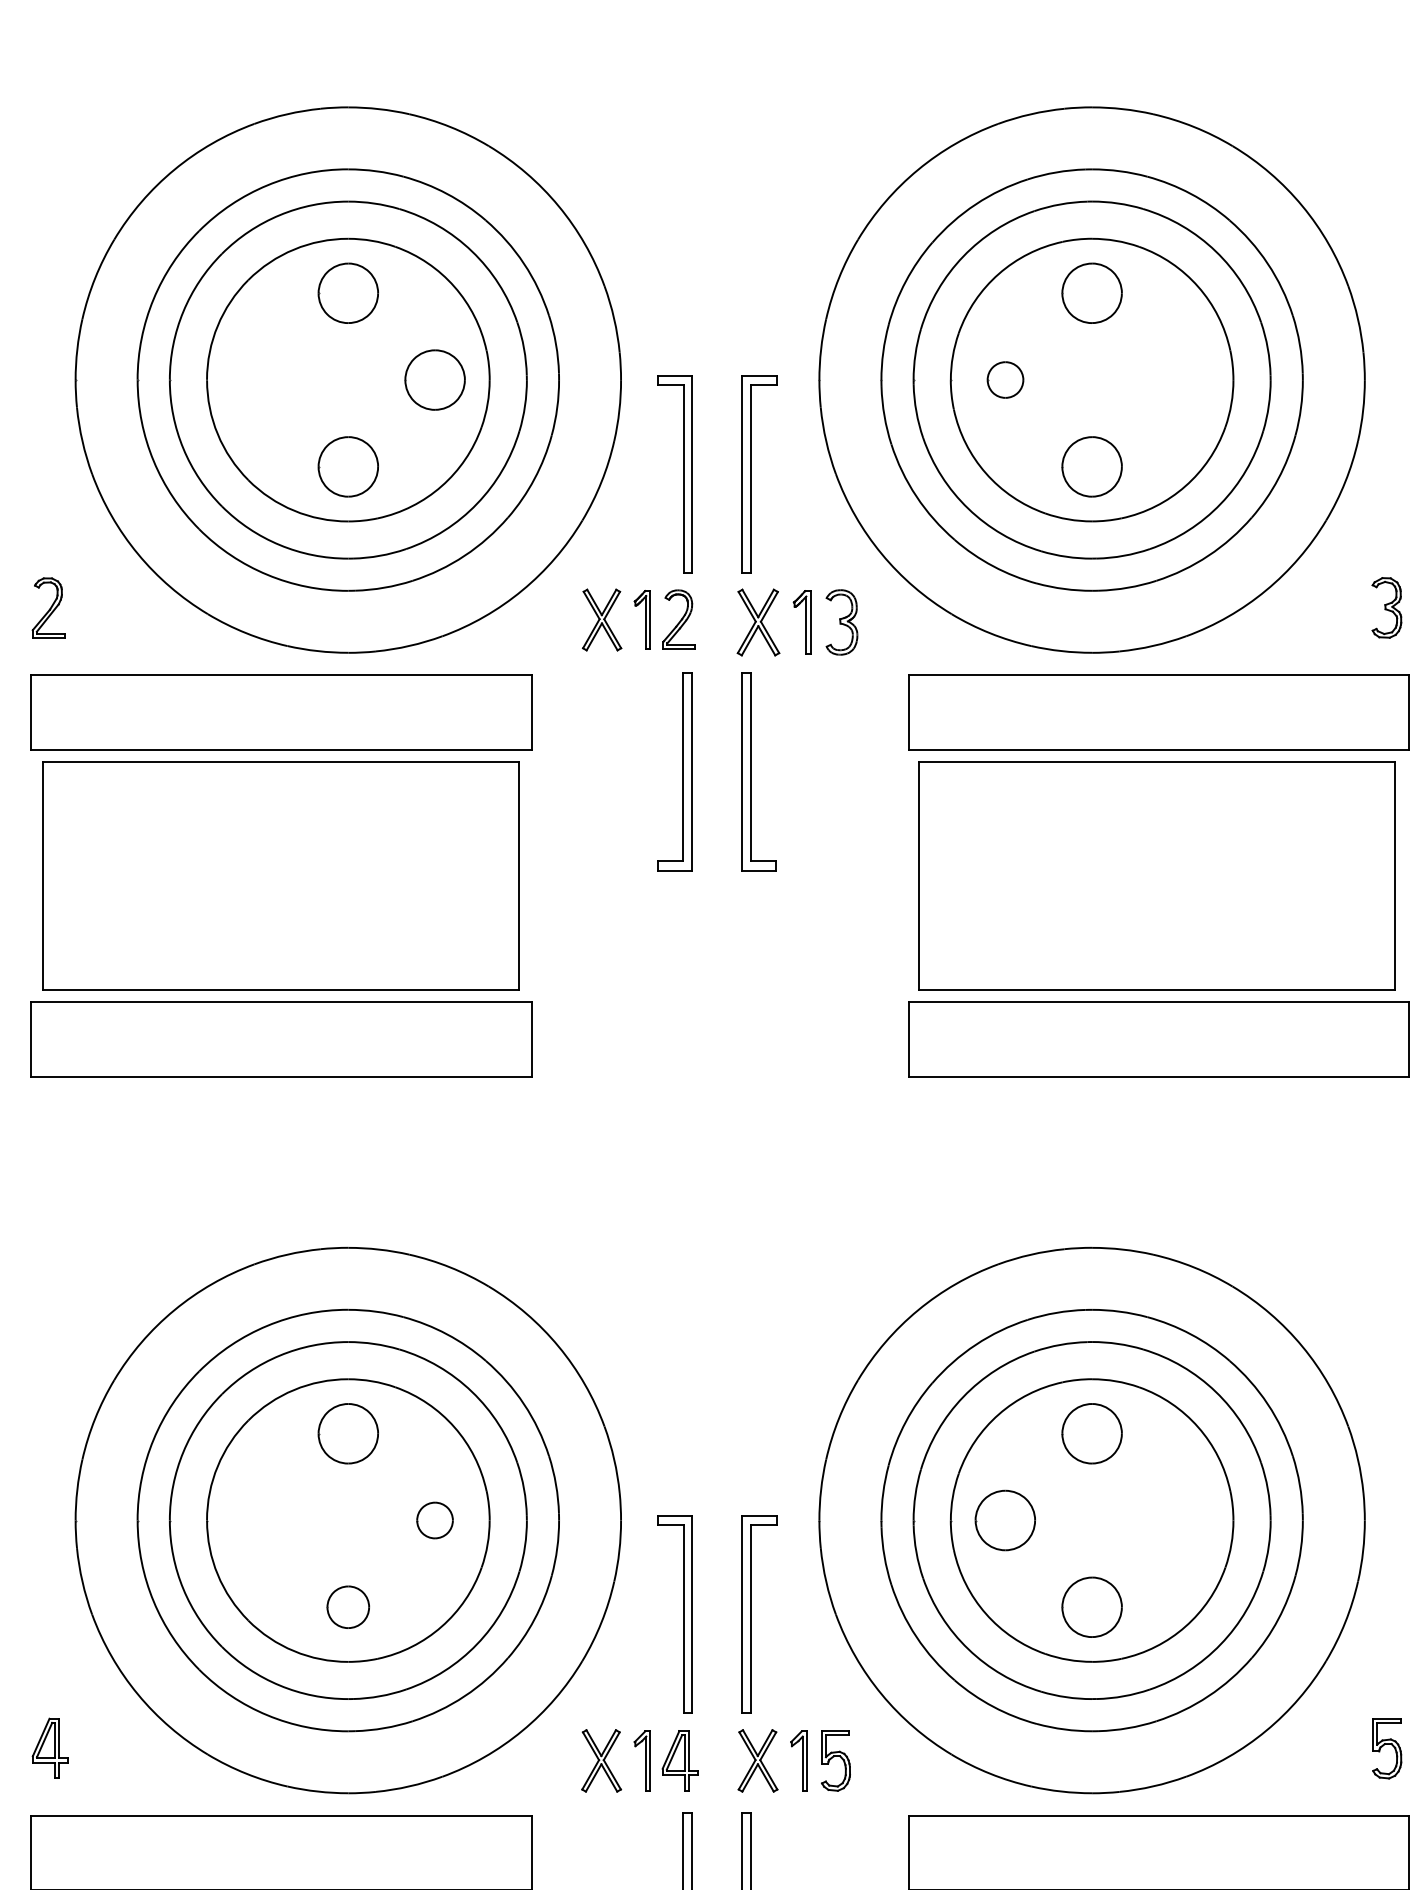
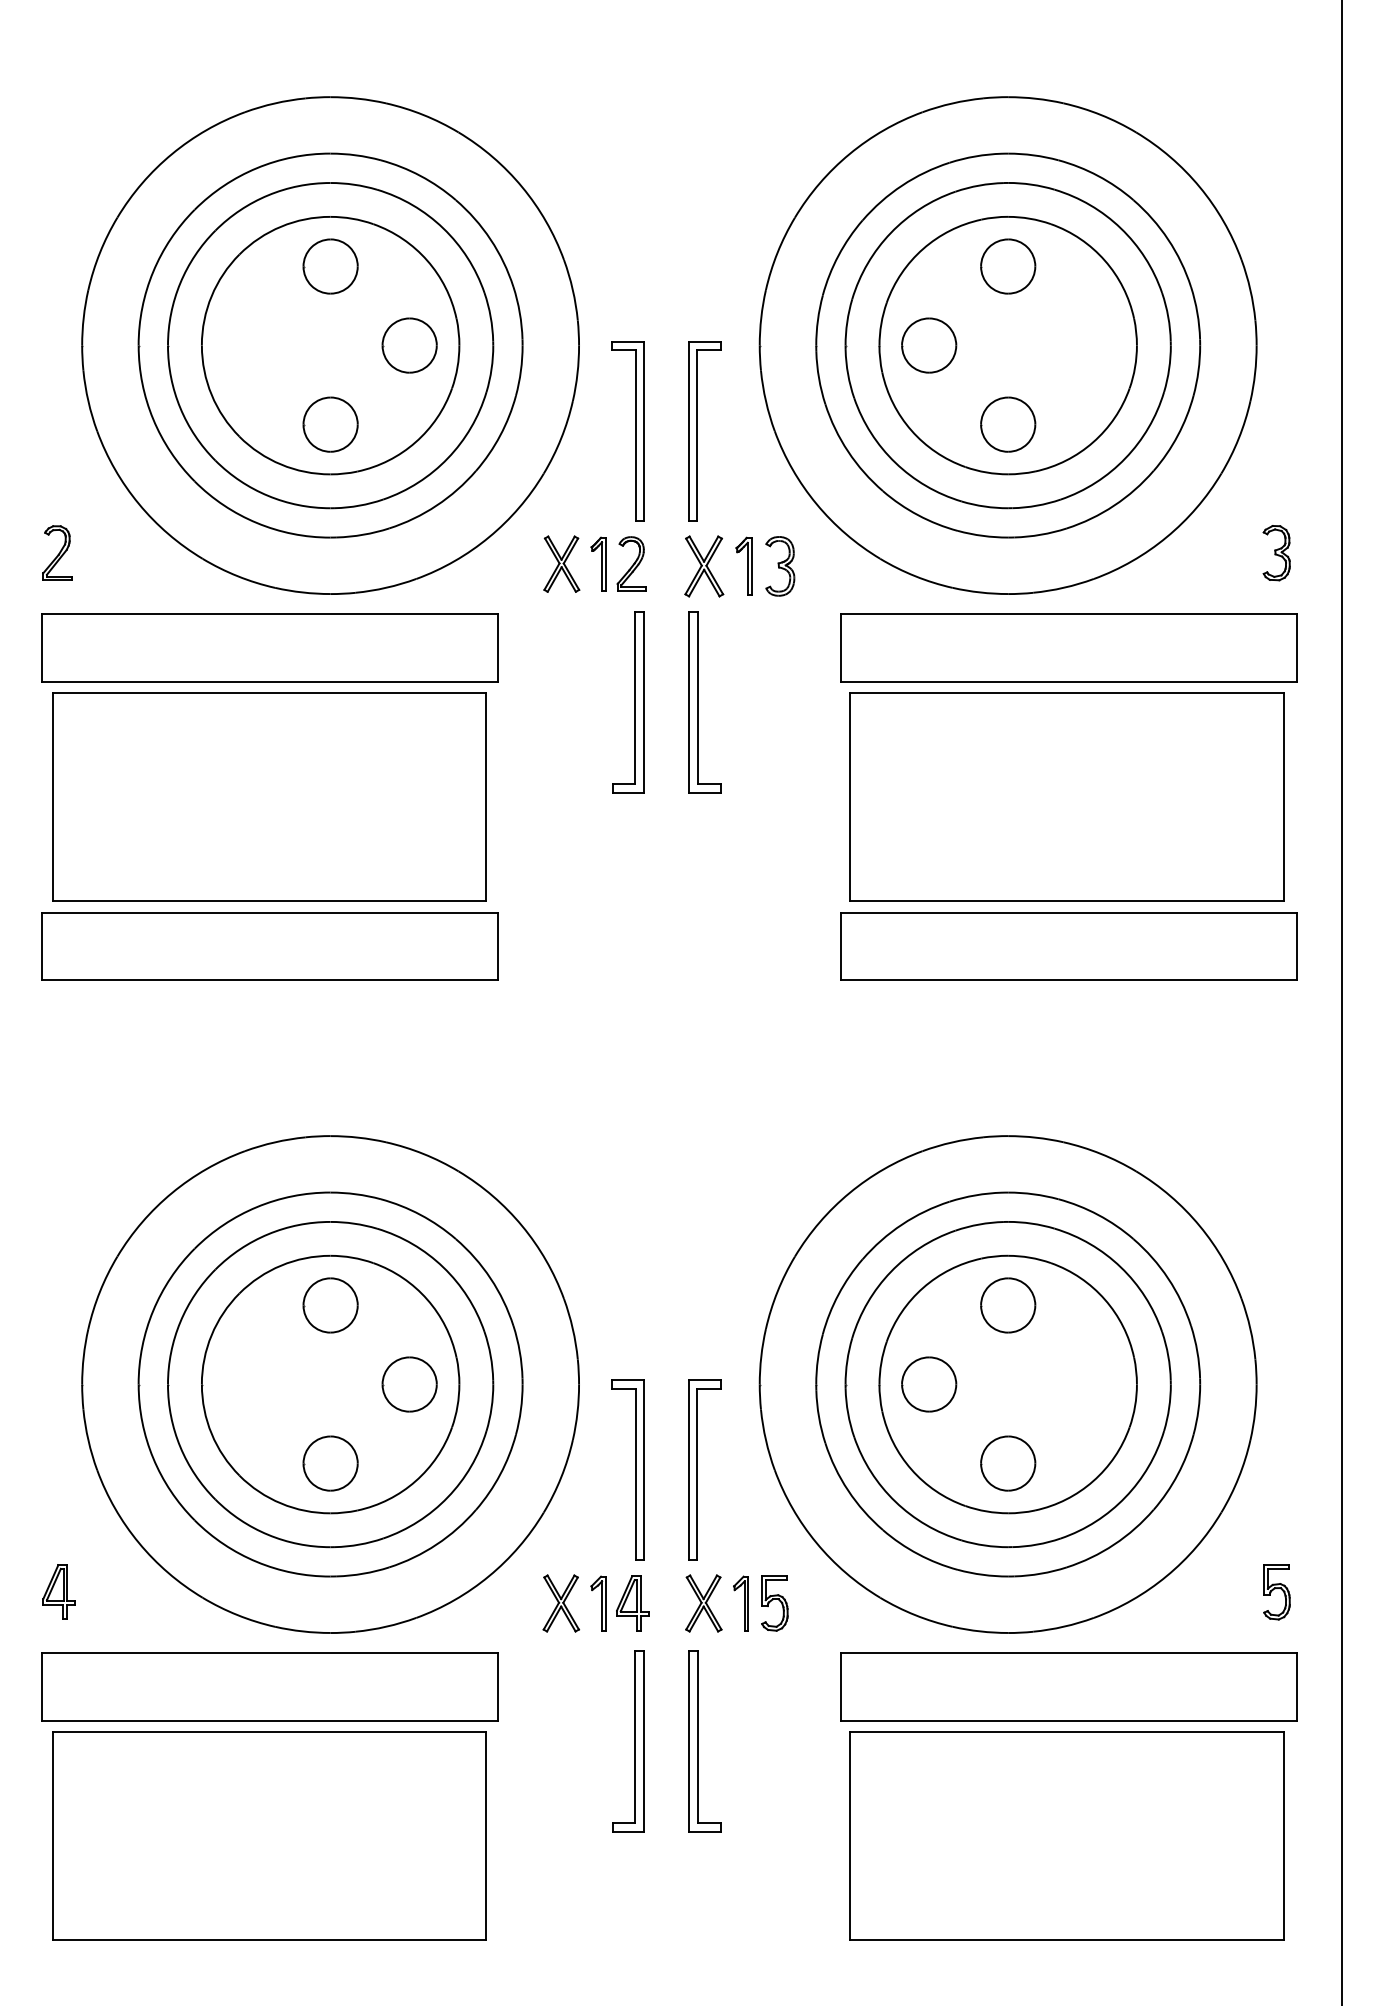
part: (1005, 379) -> (929, 345), size x1.67
part: (434, 1520) -> (409, 1384), size x1.67
part: (348, 1607) -> (330, 1463), size x1.43

